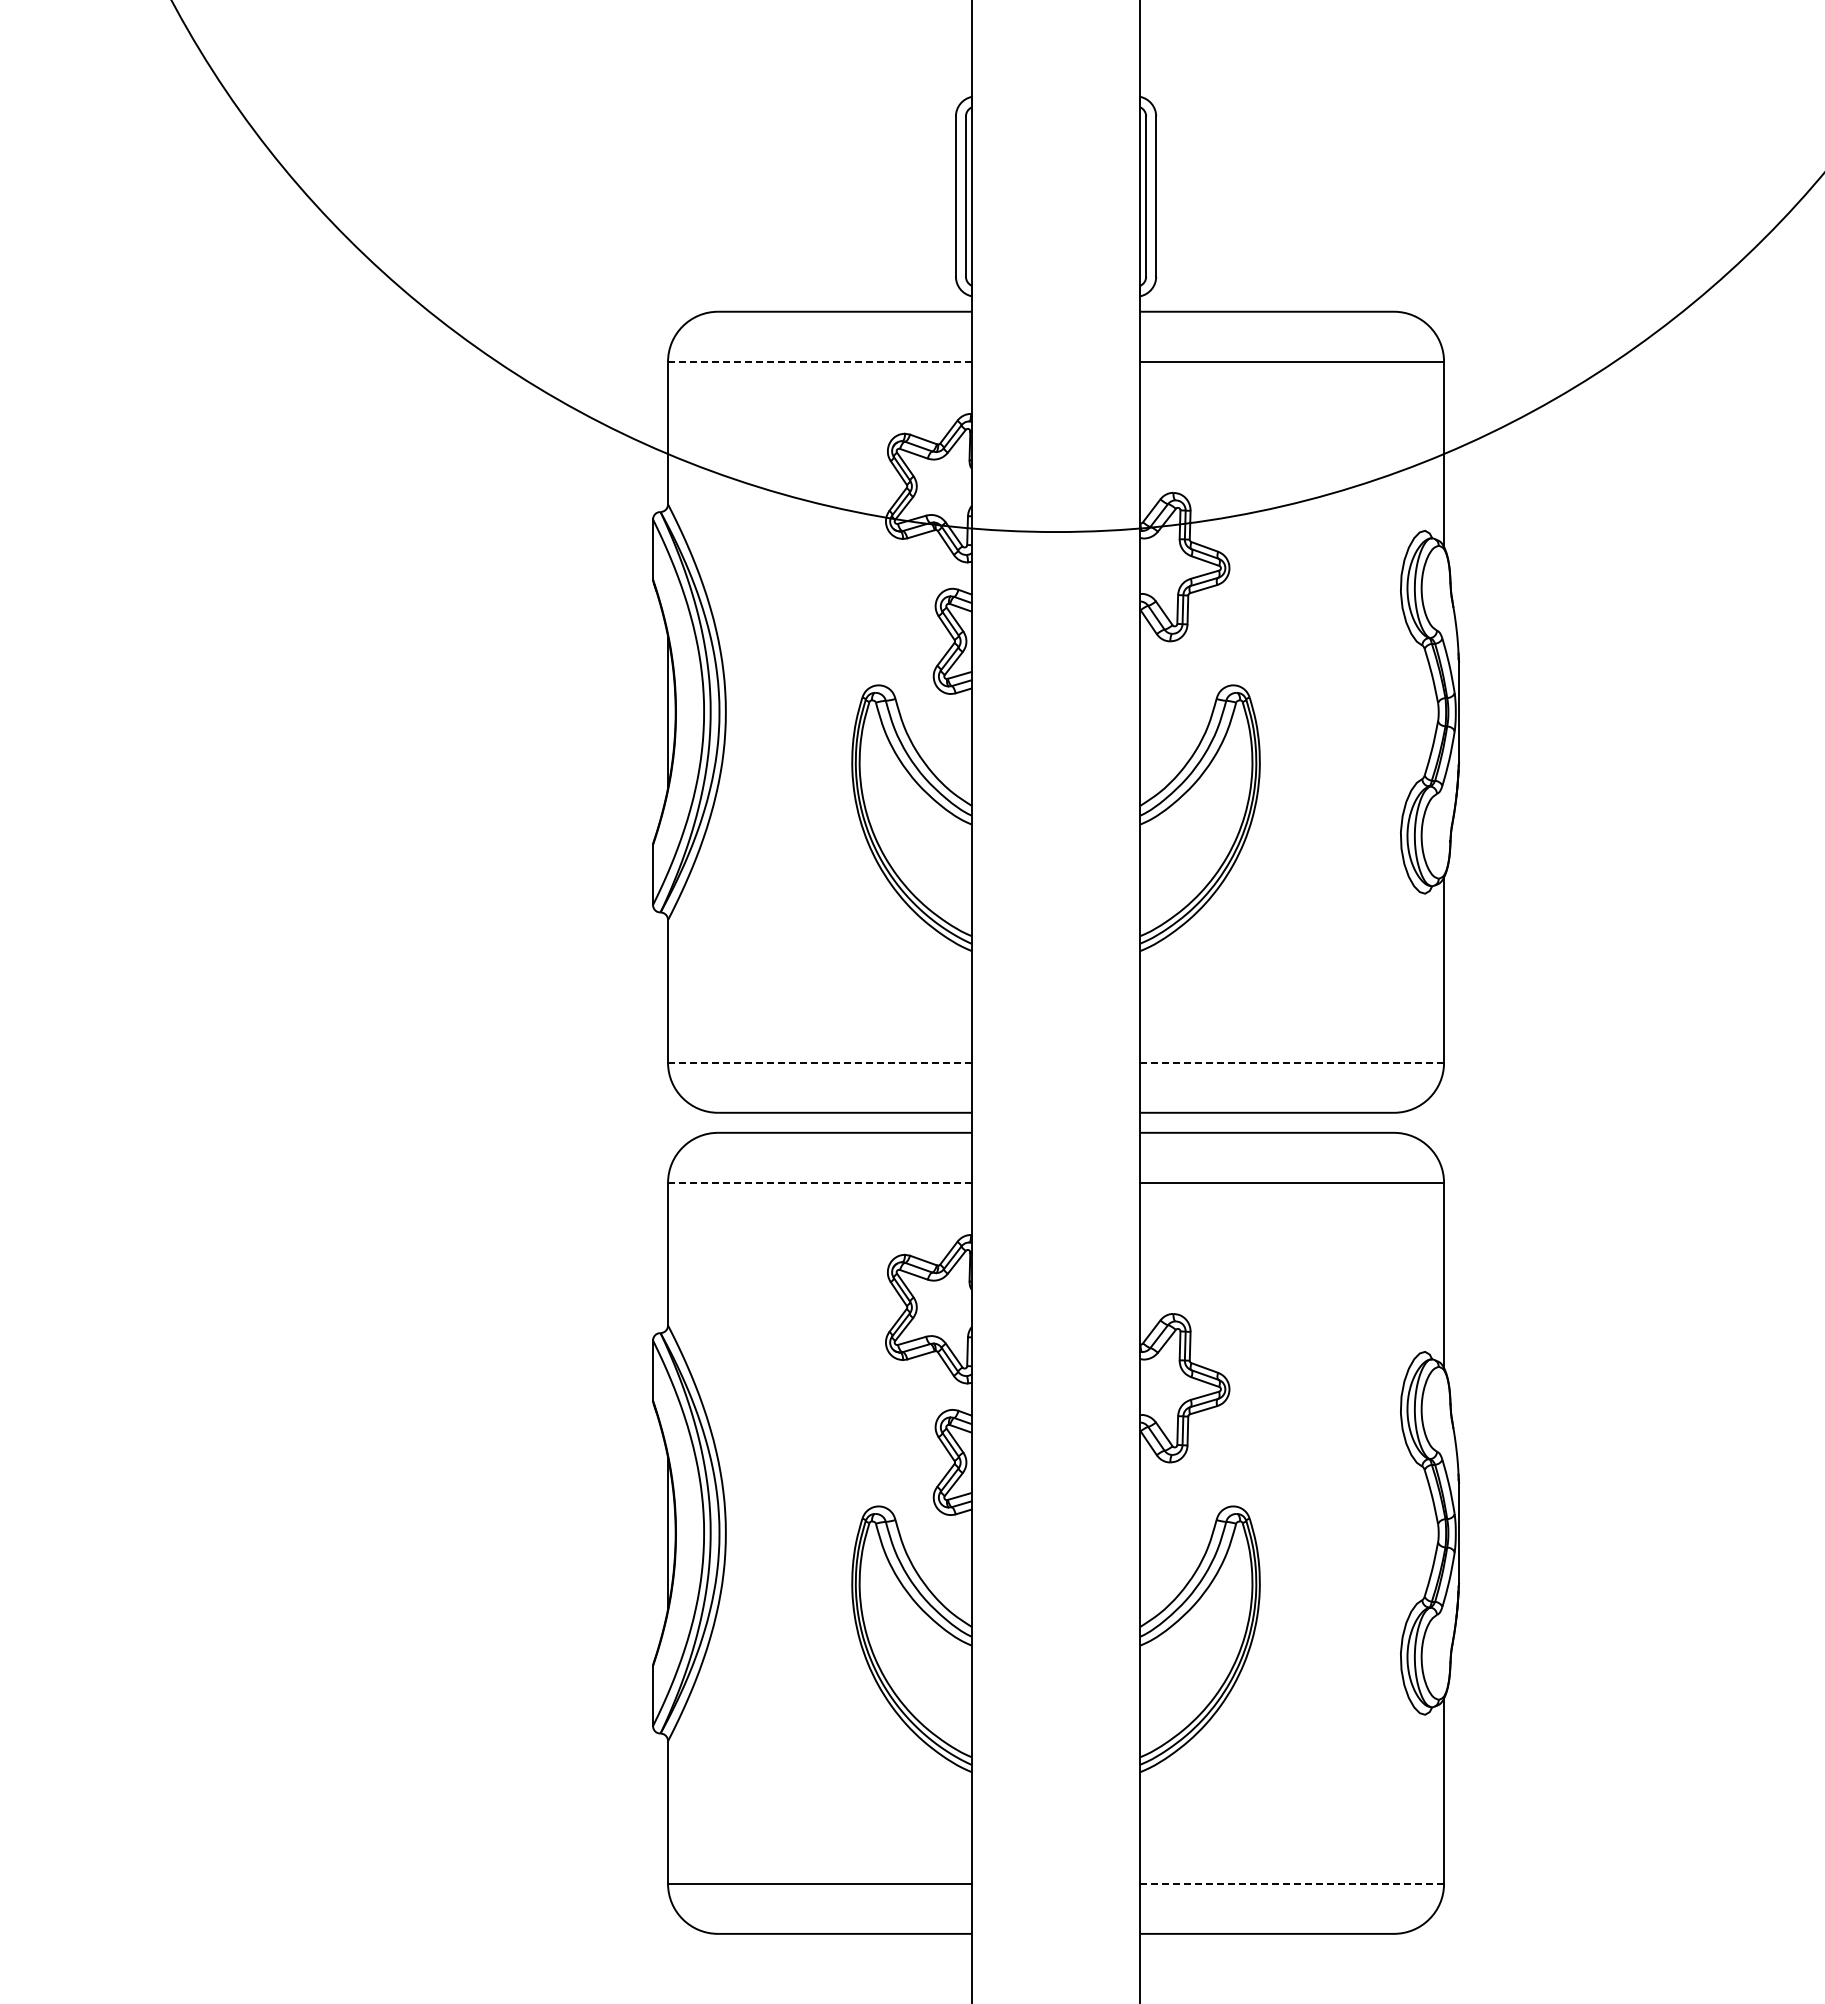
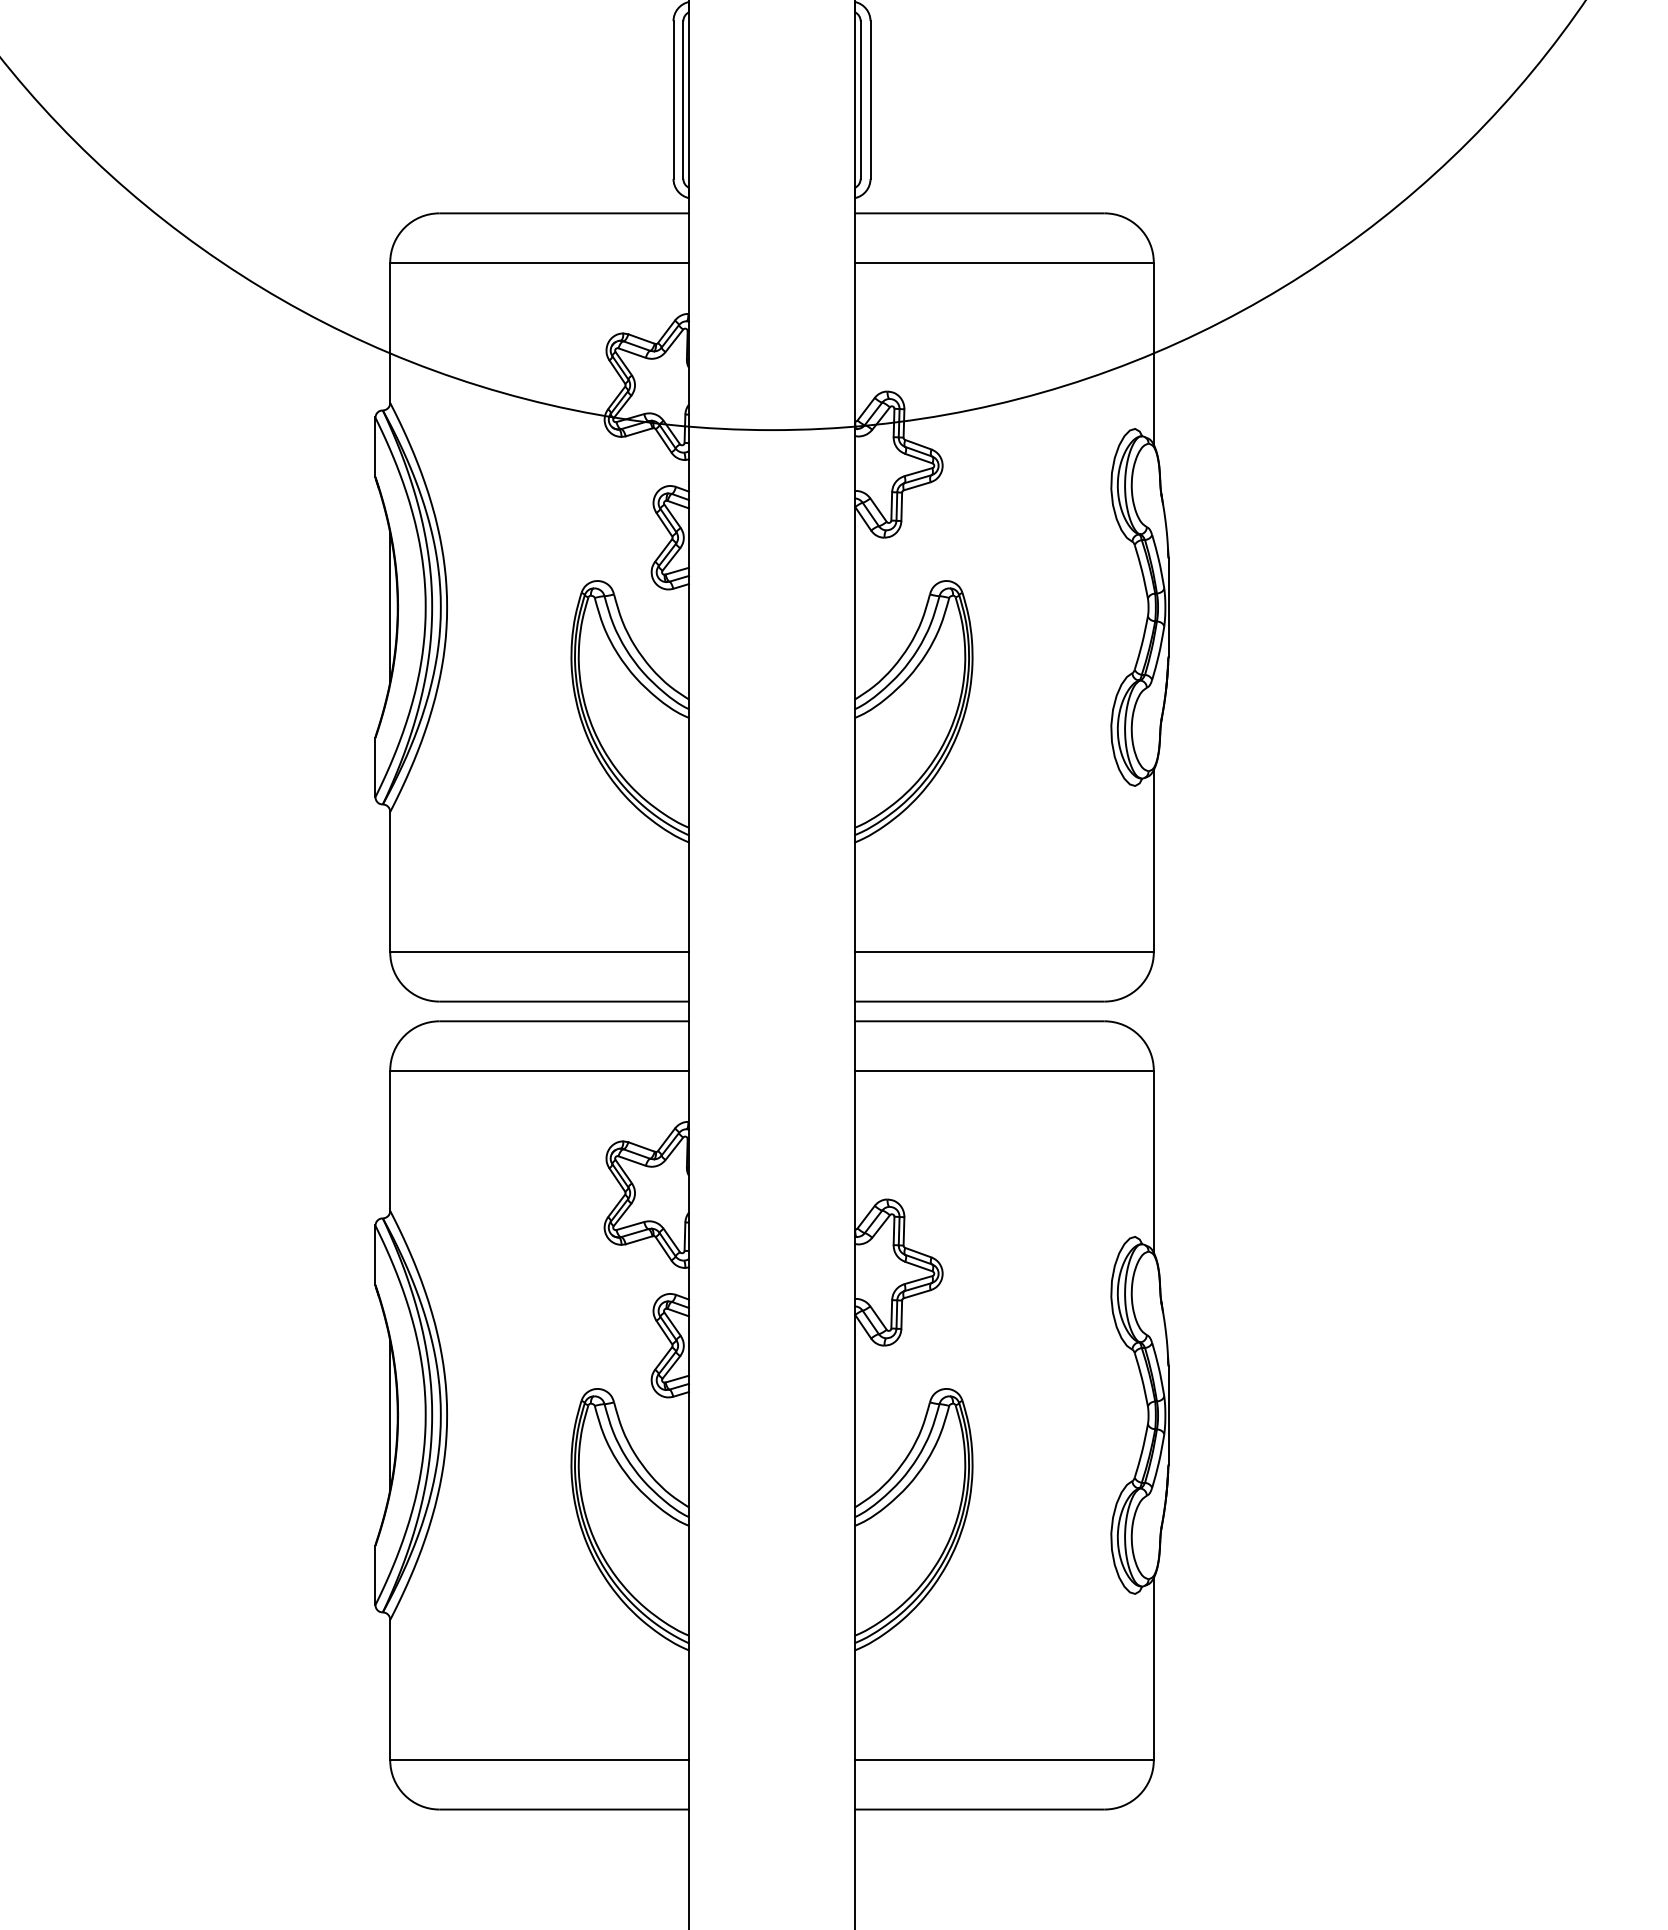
line: (819, 361) -> (539, 262), dashed -> solid
line: (819, 1062) -> (539, 952), dashed -> solid
line: (1292, 1062) -> (1004, 952), dashed -> solid
line: (819, 1182) -> (539, 1070), dashed -> solid
line: (1292, 1883) -> (1004, 1759), dashed -> solid

